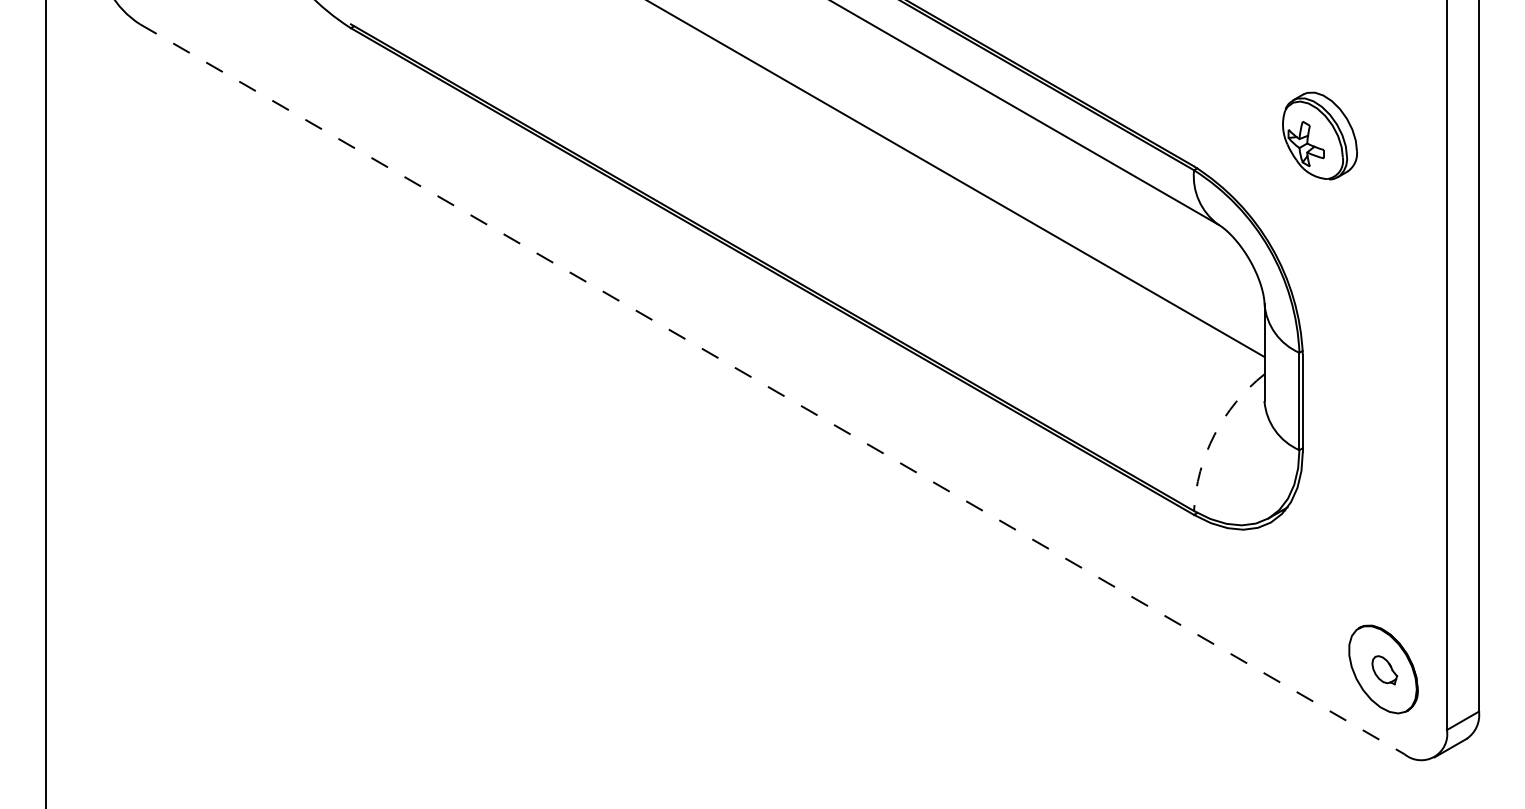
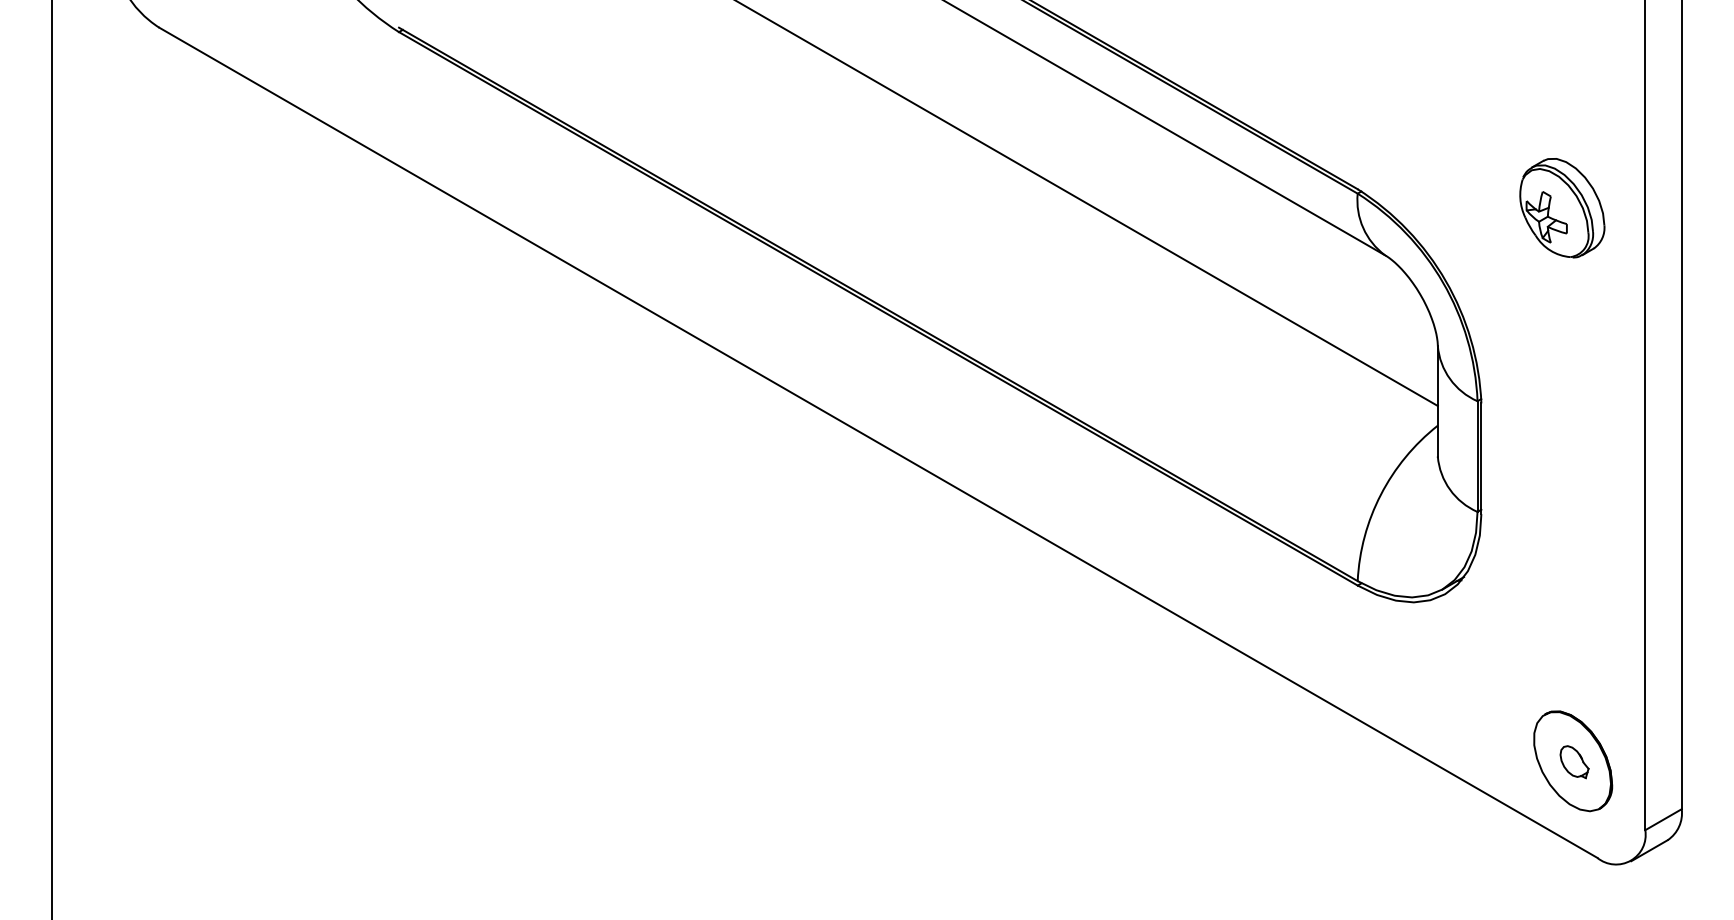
part: (1319, 135) -> (1561, 207), moved
line: (772, 389) -> (878, 442), dashed -> solid
arc: (1214, 435) -> (1380, 495), dashed -> solid

